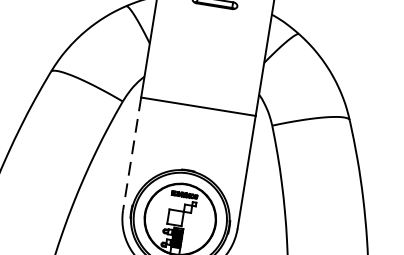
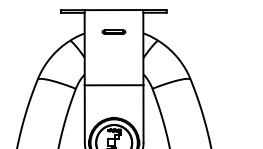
line: (131, 154) -> (84, 114), dashed -> solid

